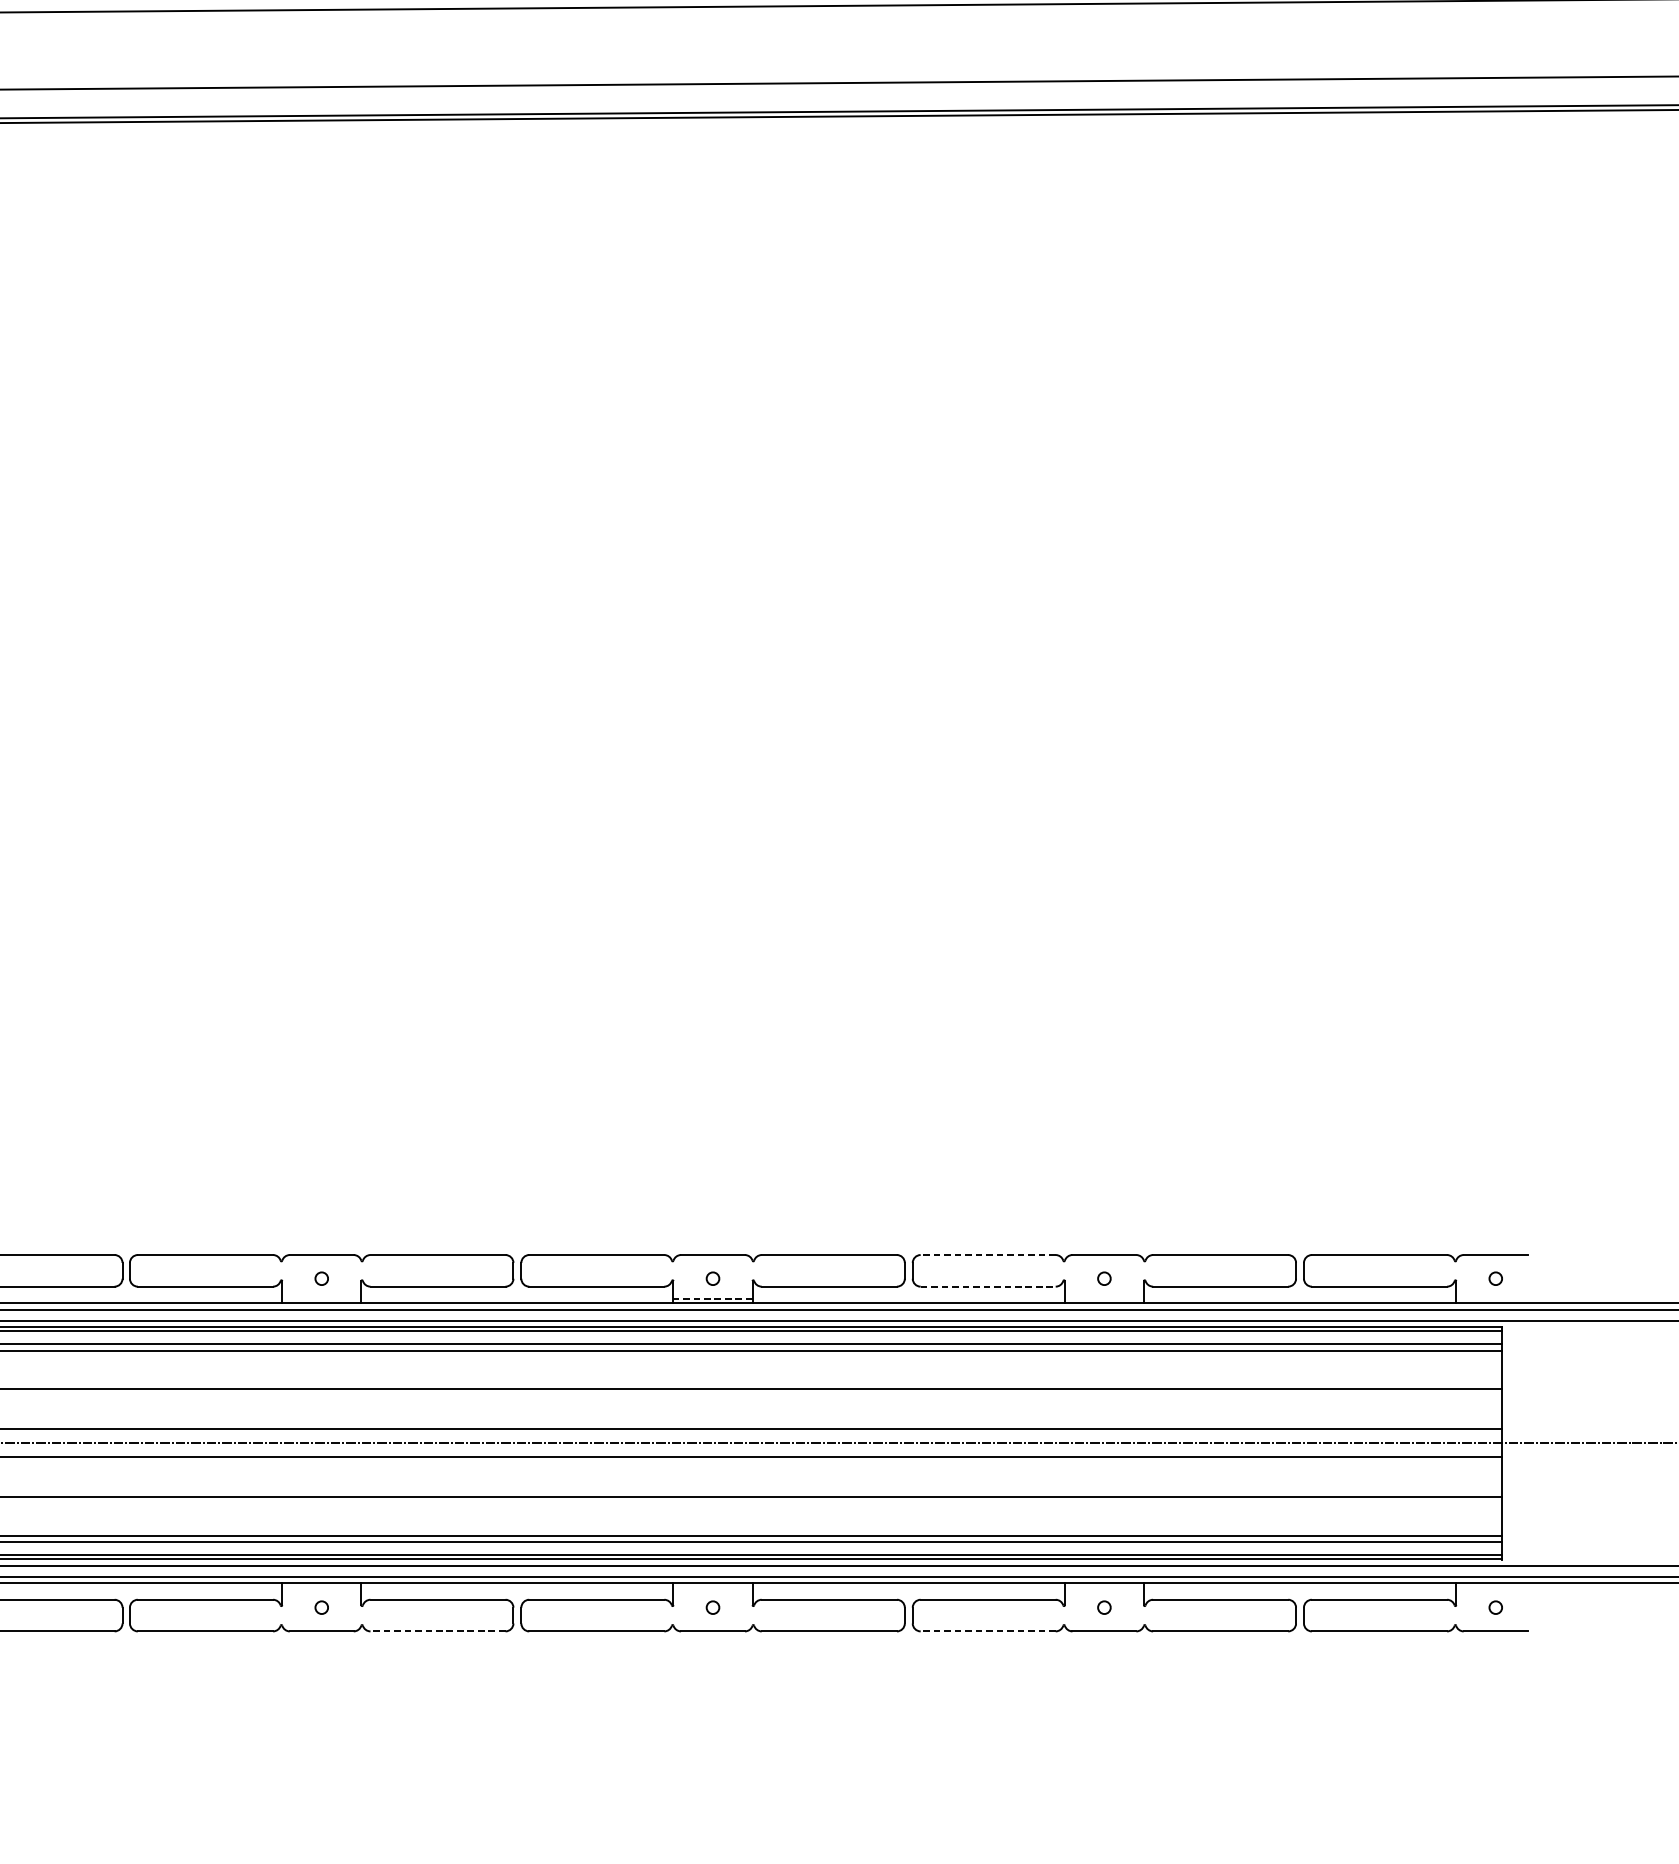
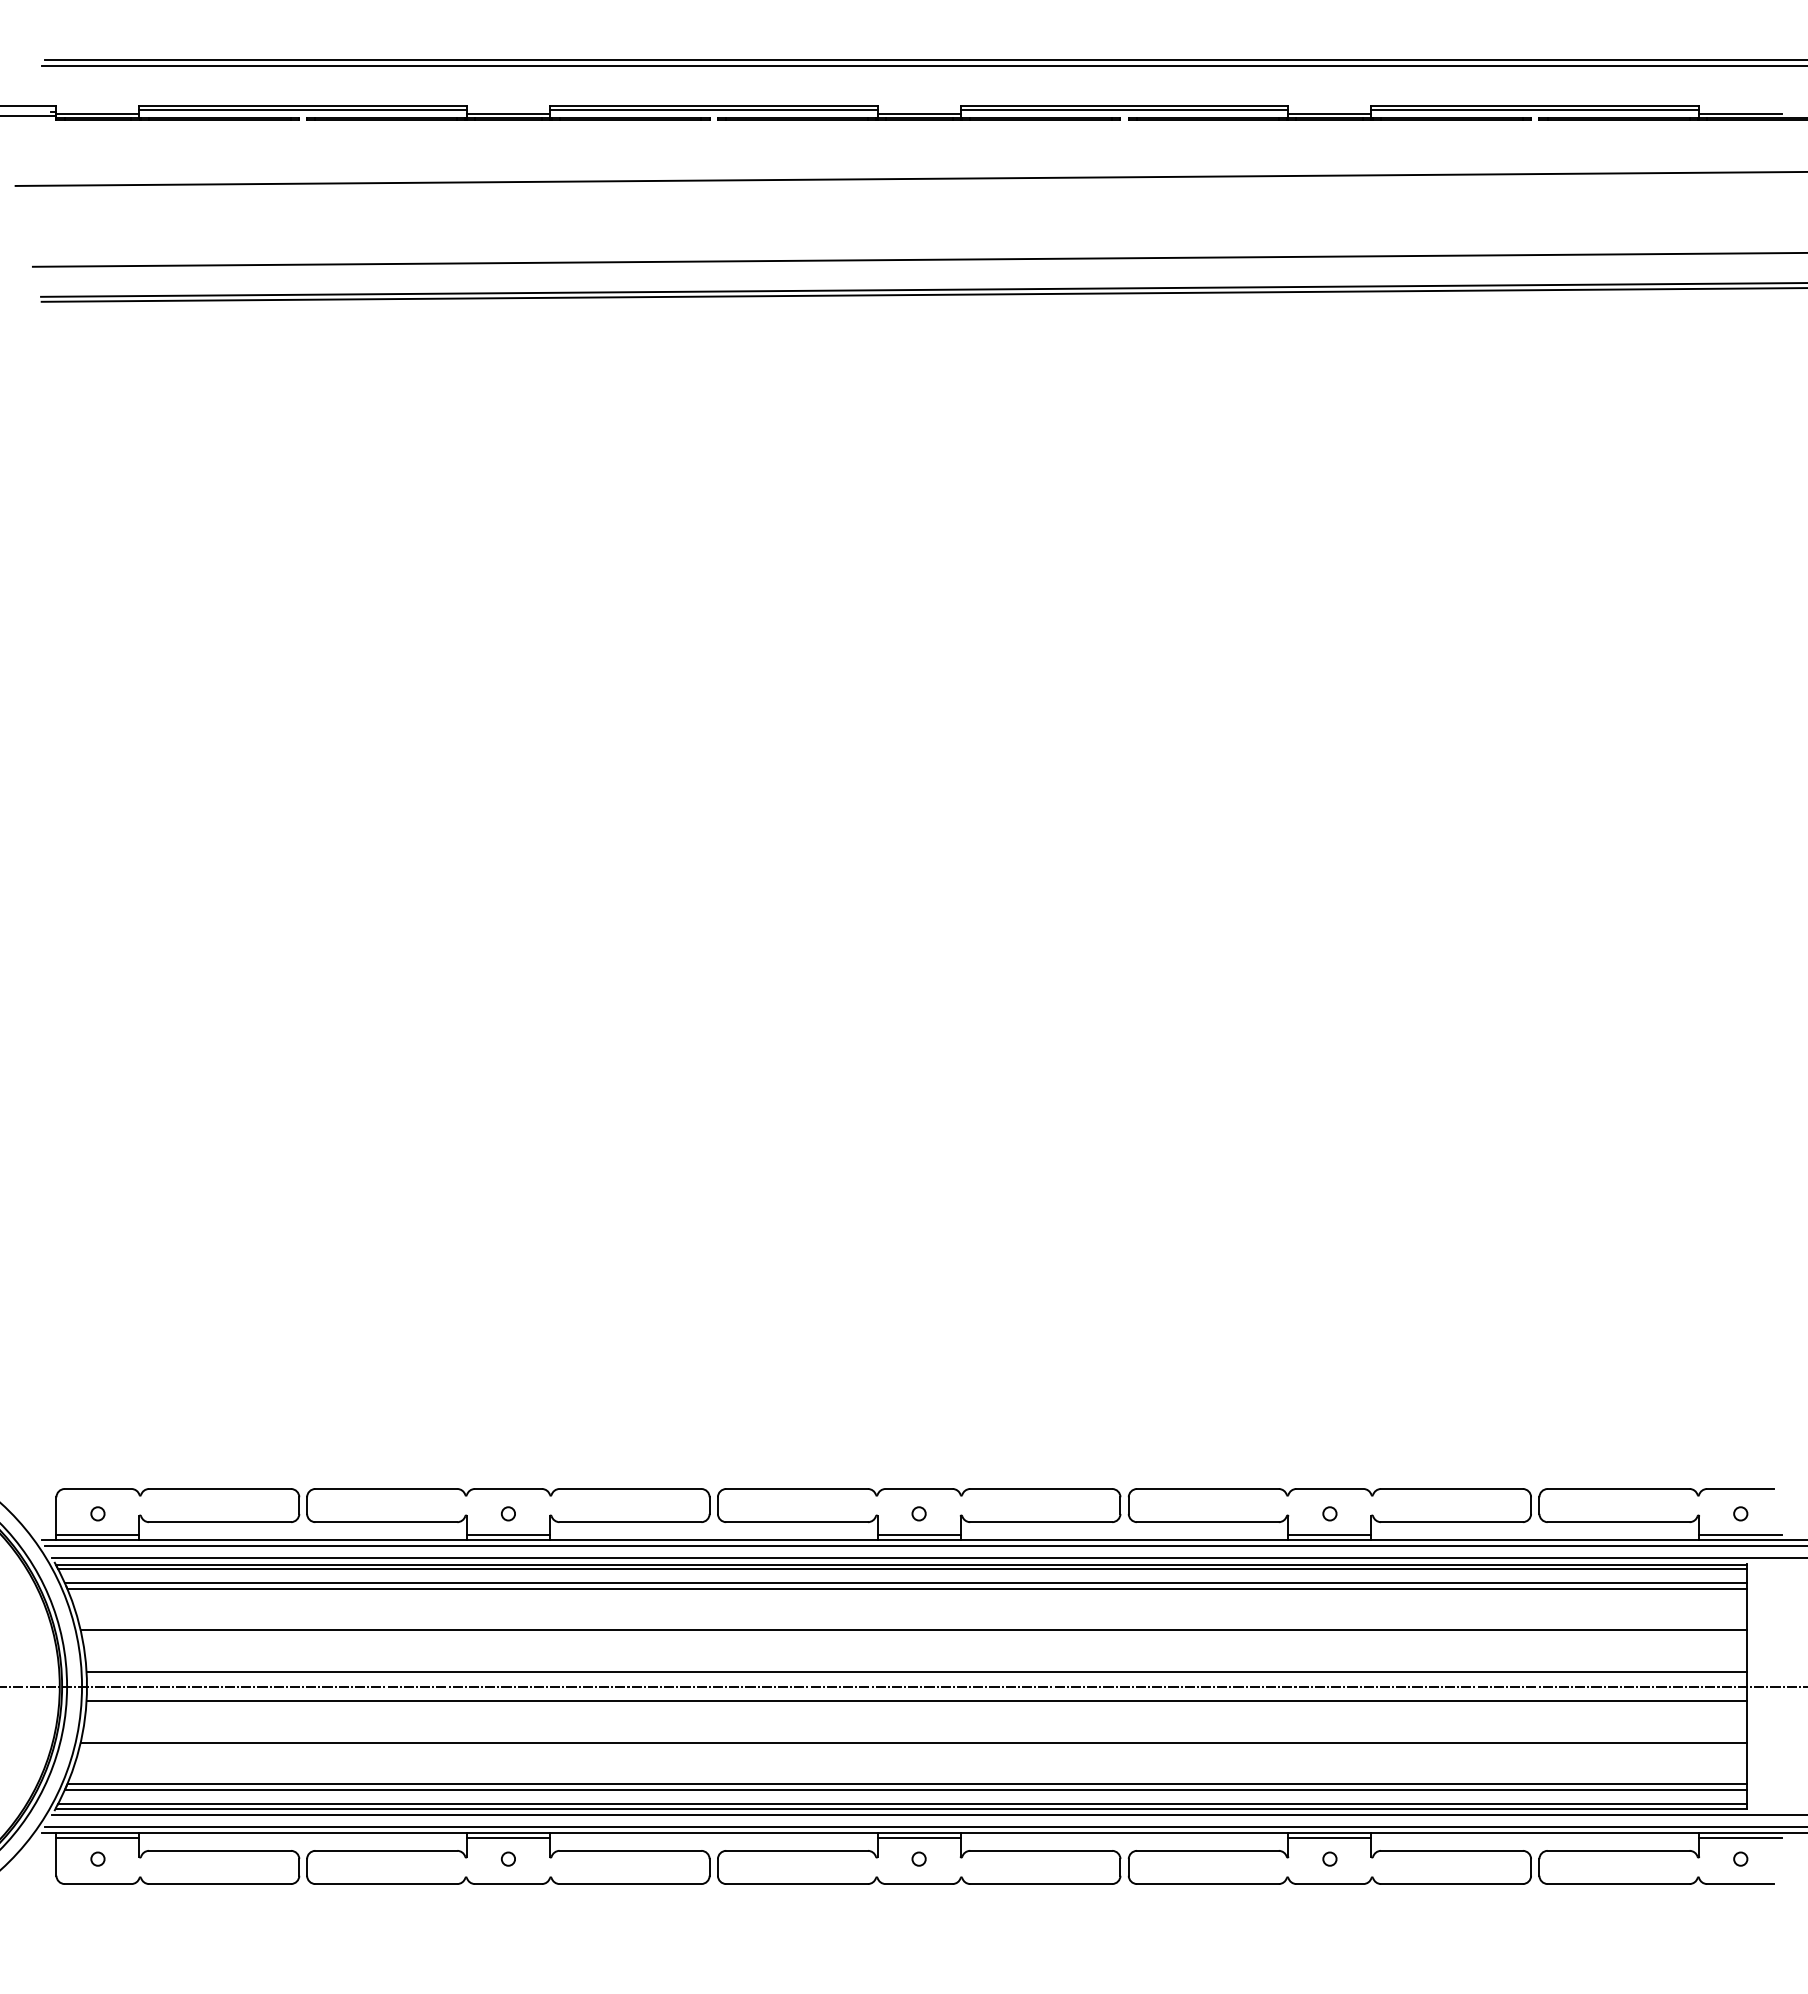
line: (987, 1254) -> (1207, 1488), dashed -> solid
line: (987, 1286) -> (1207, 1522), dashed -> solid
line: (320, 1299) -> (507, 1535), added
line: (712, 1299) -> (918, 1535), dashed -> solid
line: (1103, 1299) -> (1329, 1535), added
line: (1495, 1299) -> (1740, 1535), added
line: (320, 1587) -> (507, 1837), added
line: (712, 1587) -> (918, 1837), added
line: (1103, 1587) -> (1329, 1837), added
line: (1495, 1587) -> (1740, 1837), added
line: (438, 1631) -> (630, 1884), dashed -> solid
line: (987, 1631) -> (1207, 1884), dashed -> solid

